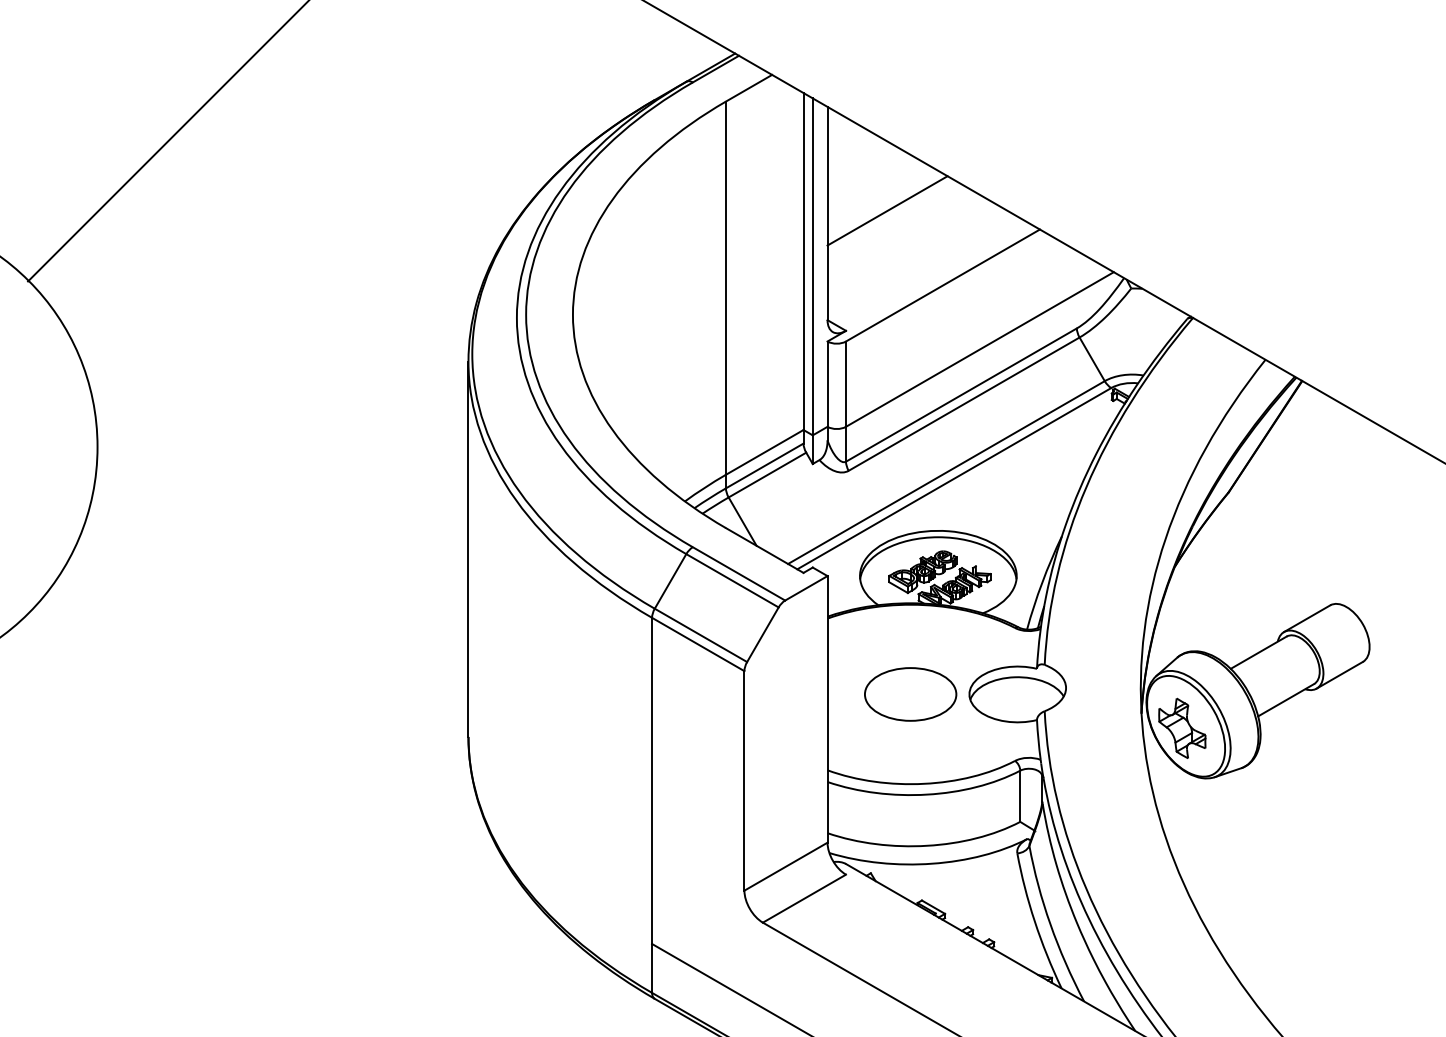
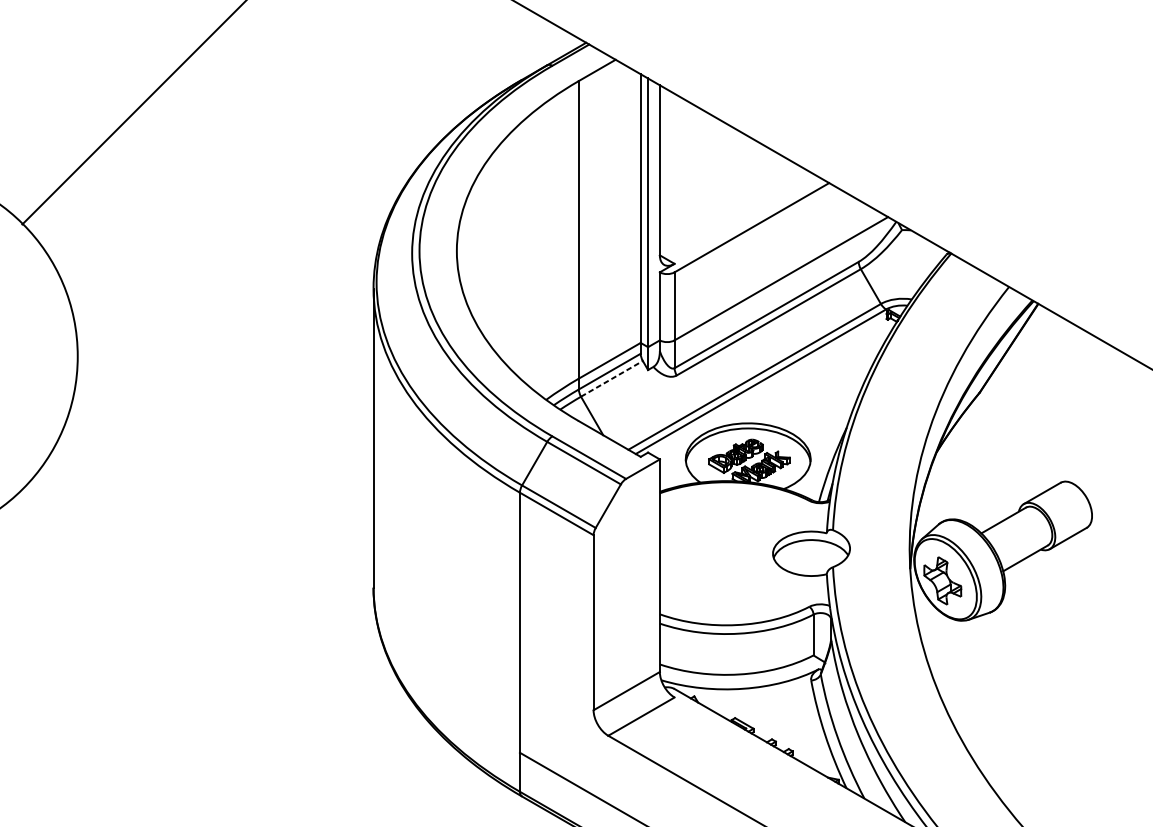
line: (887, 210) -> (707, 167), removed
line: (767, 475) -> (611, 379), solid -> dashed
part: (910, 694) -> (726, 553), removed

